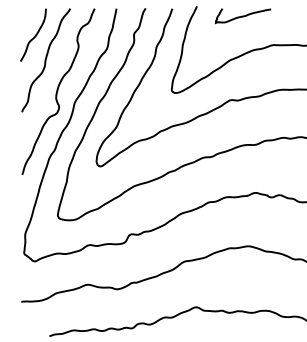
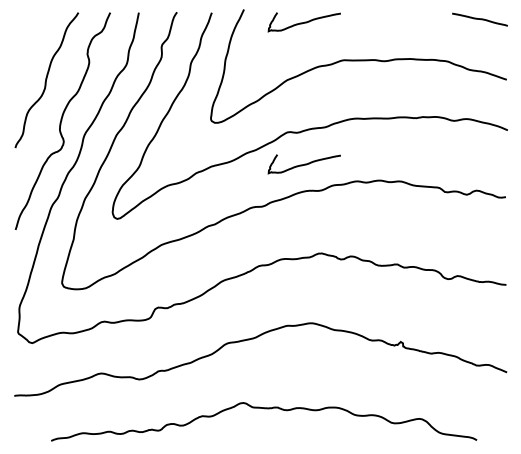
curve: (34, 36) -> (31, 48), removed
curve: (242, 124) -> (303, 164), added

